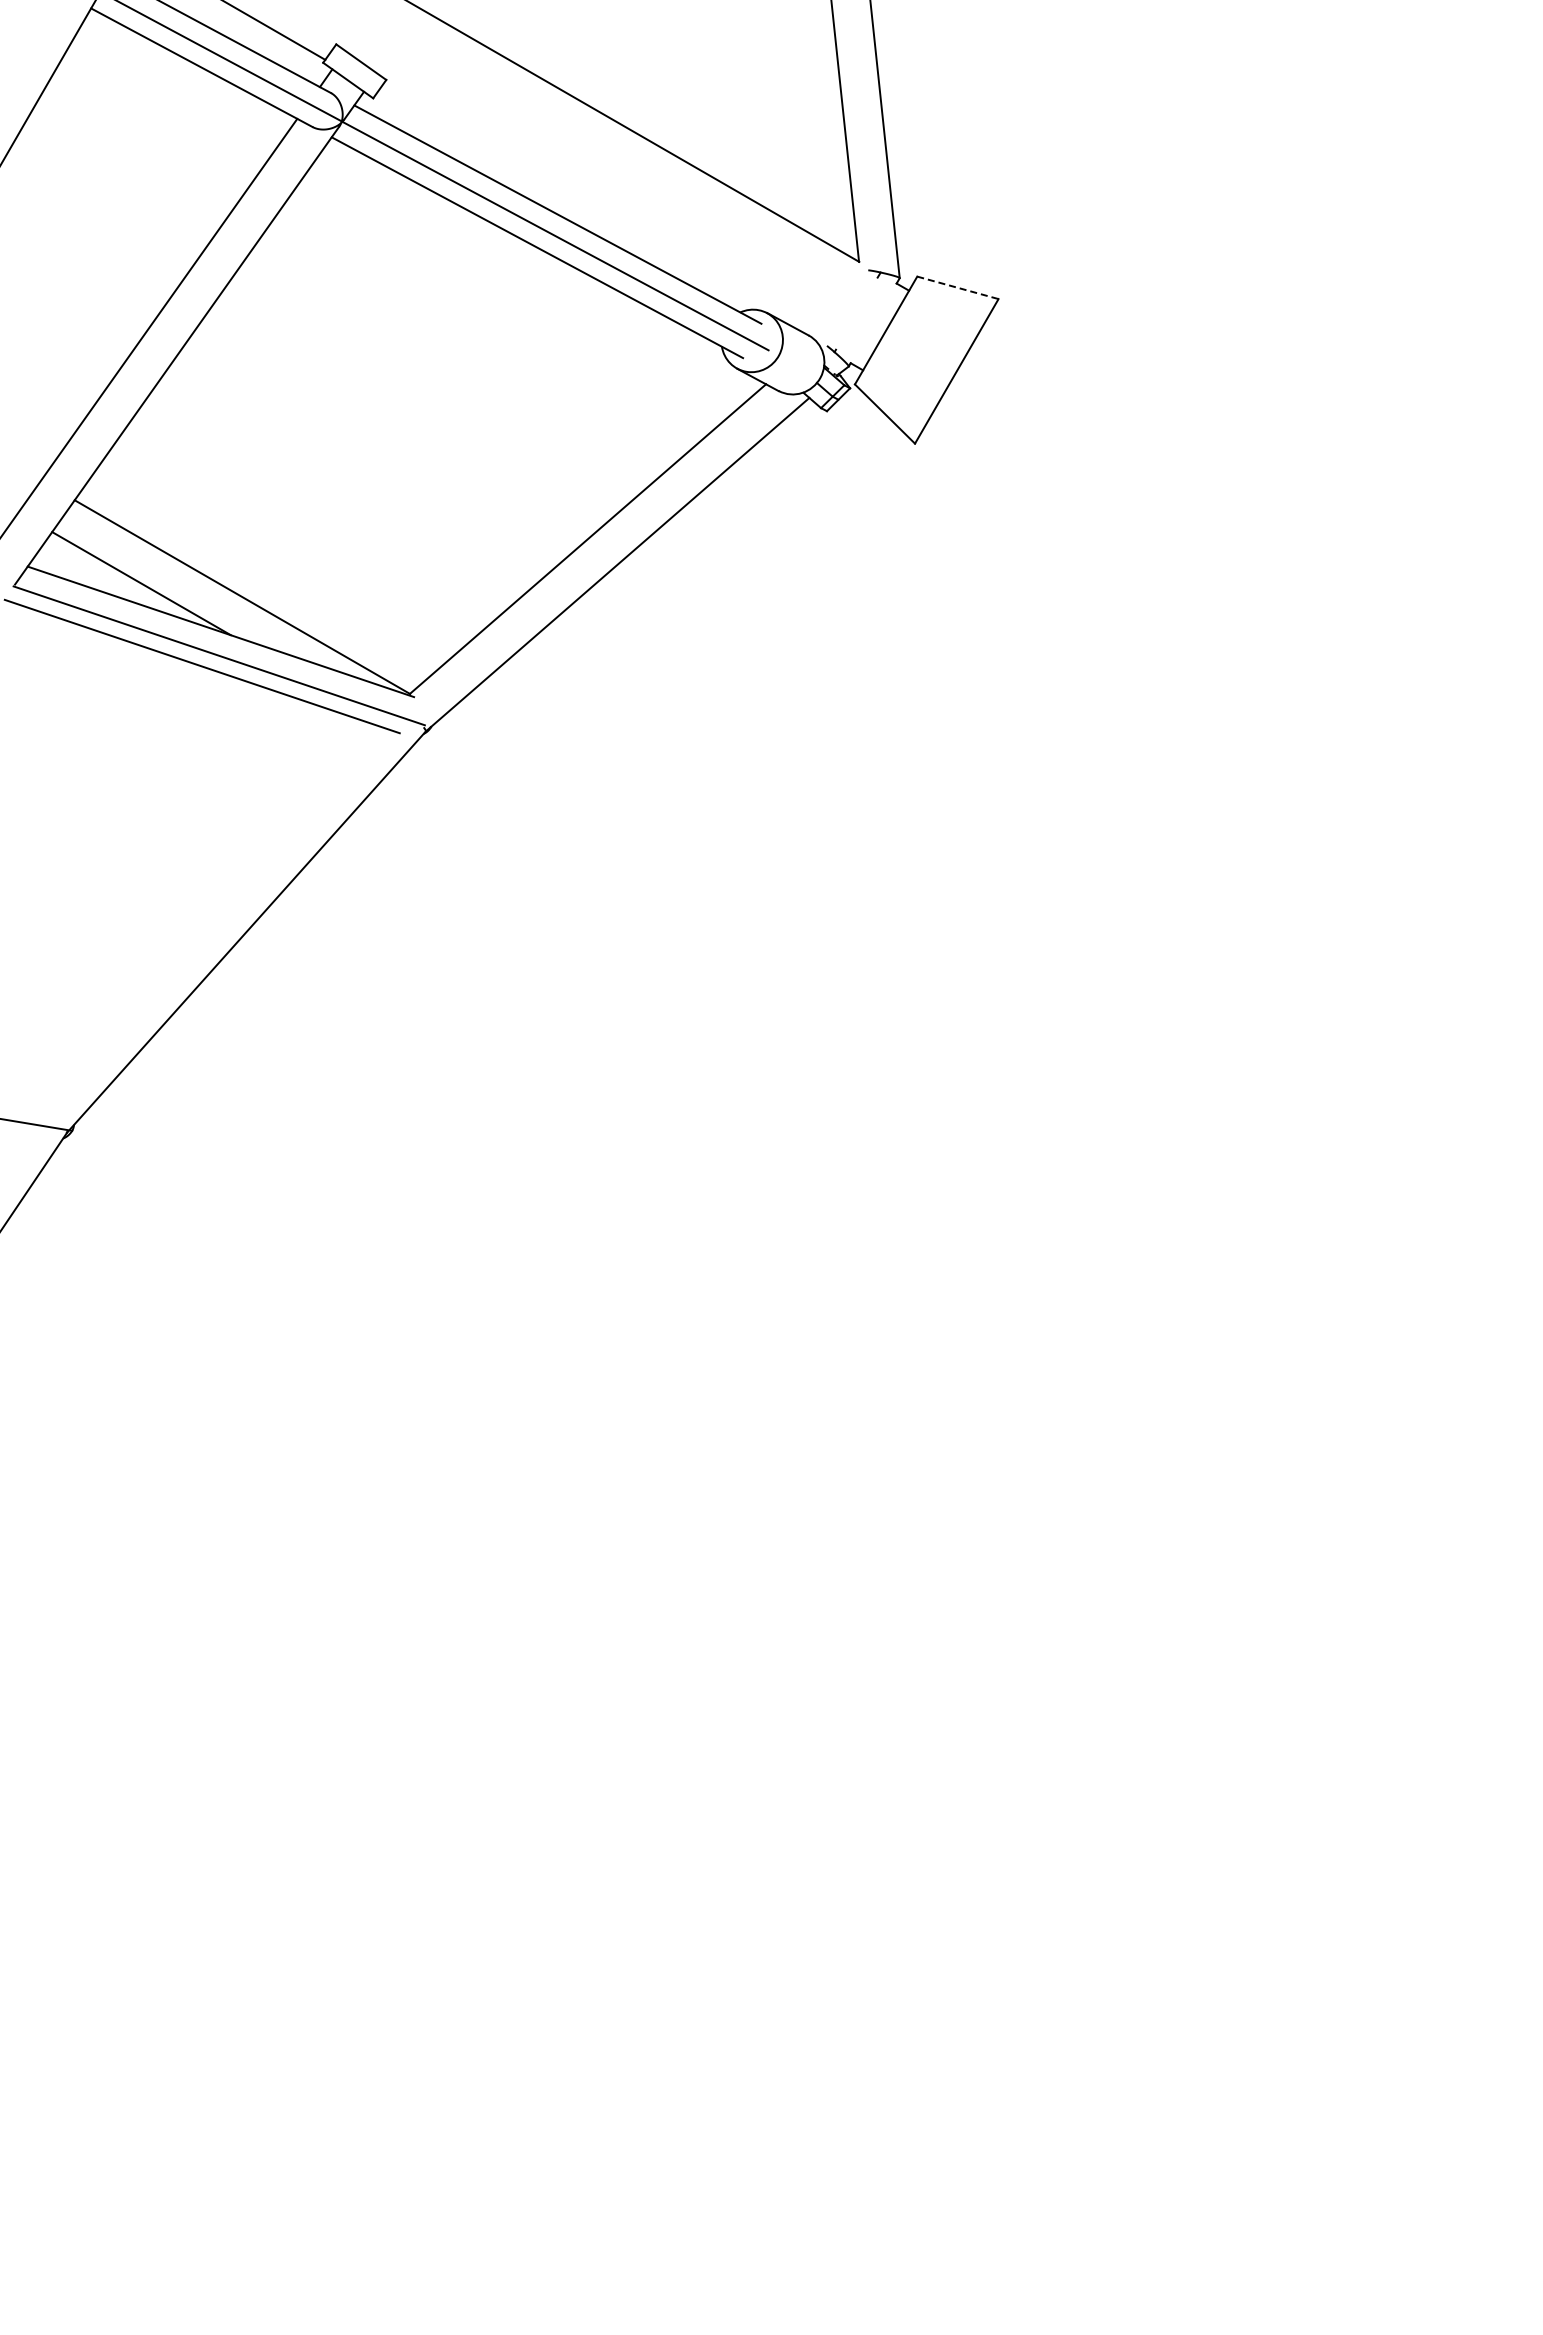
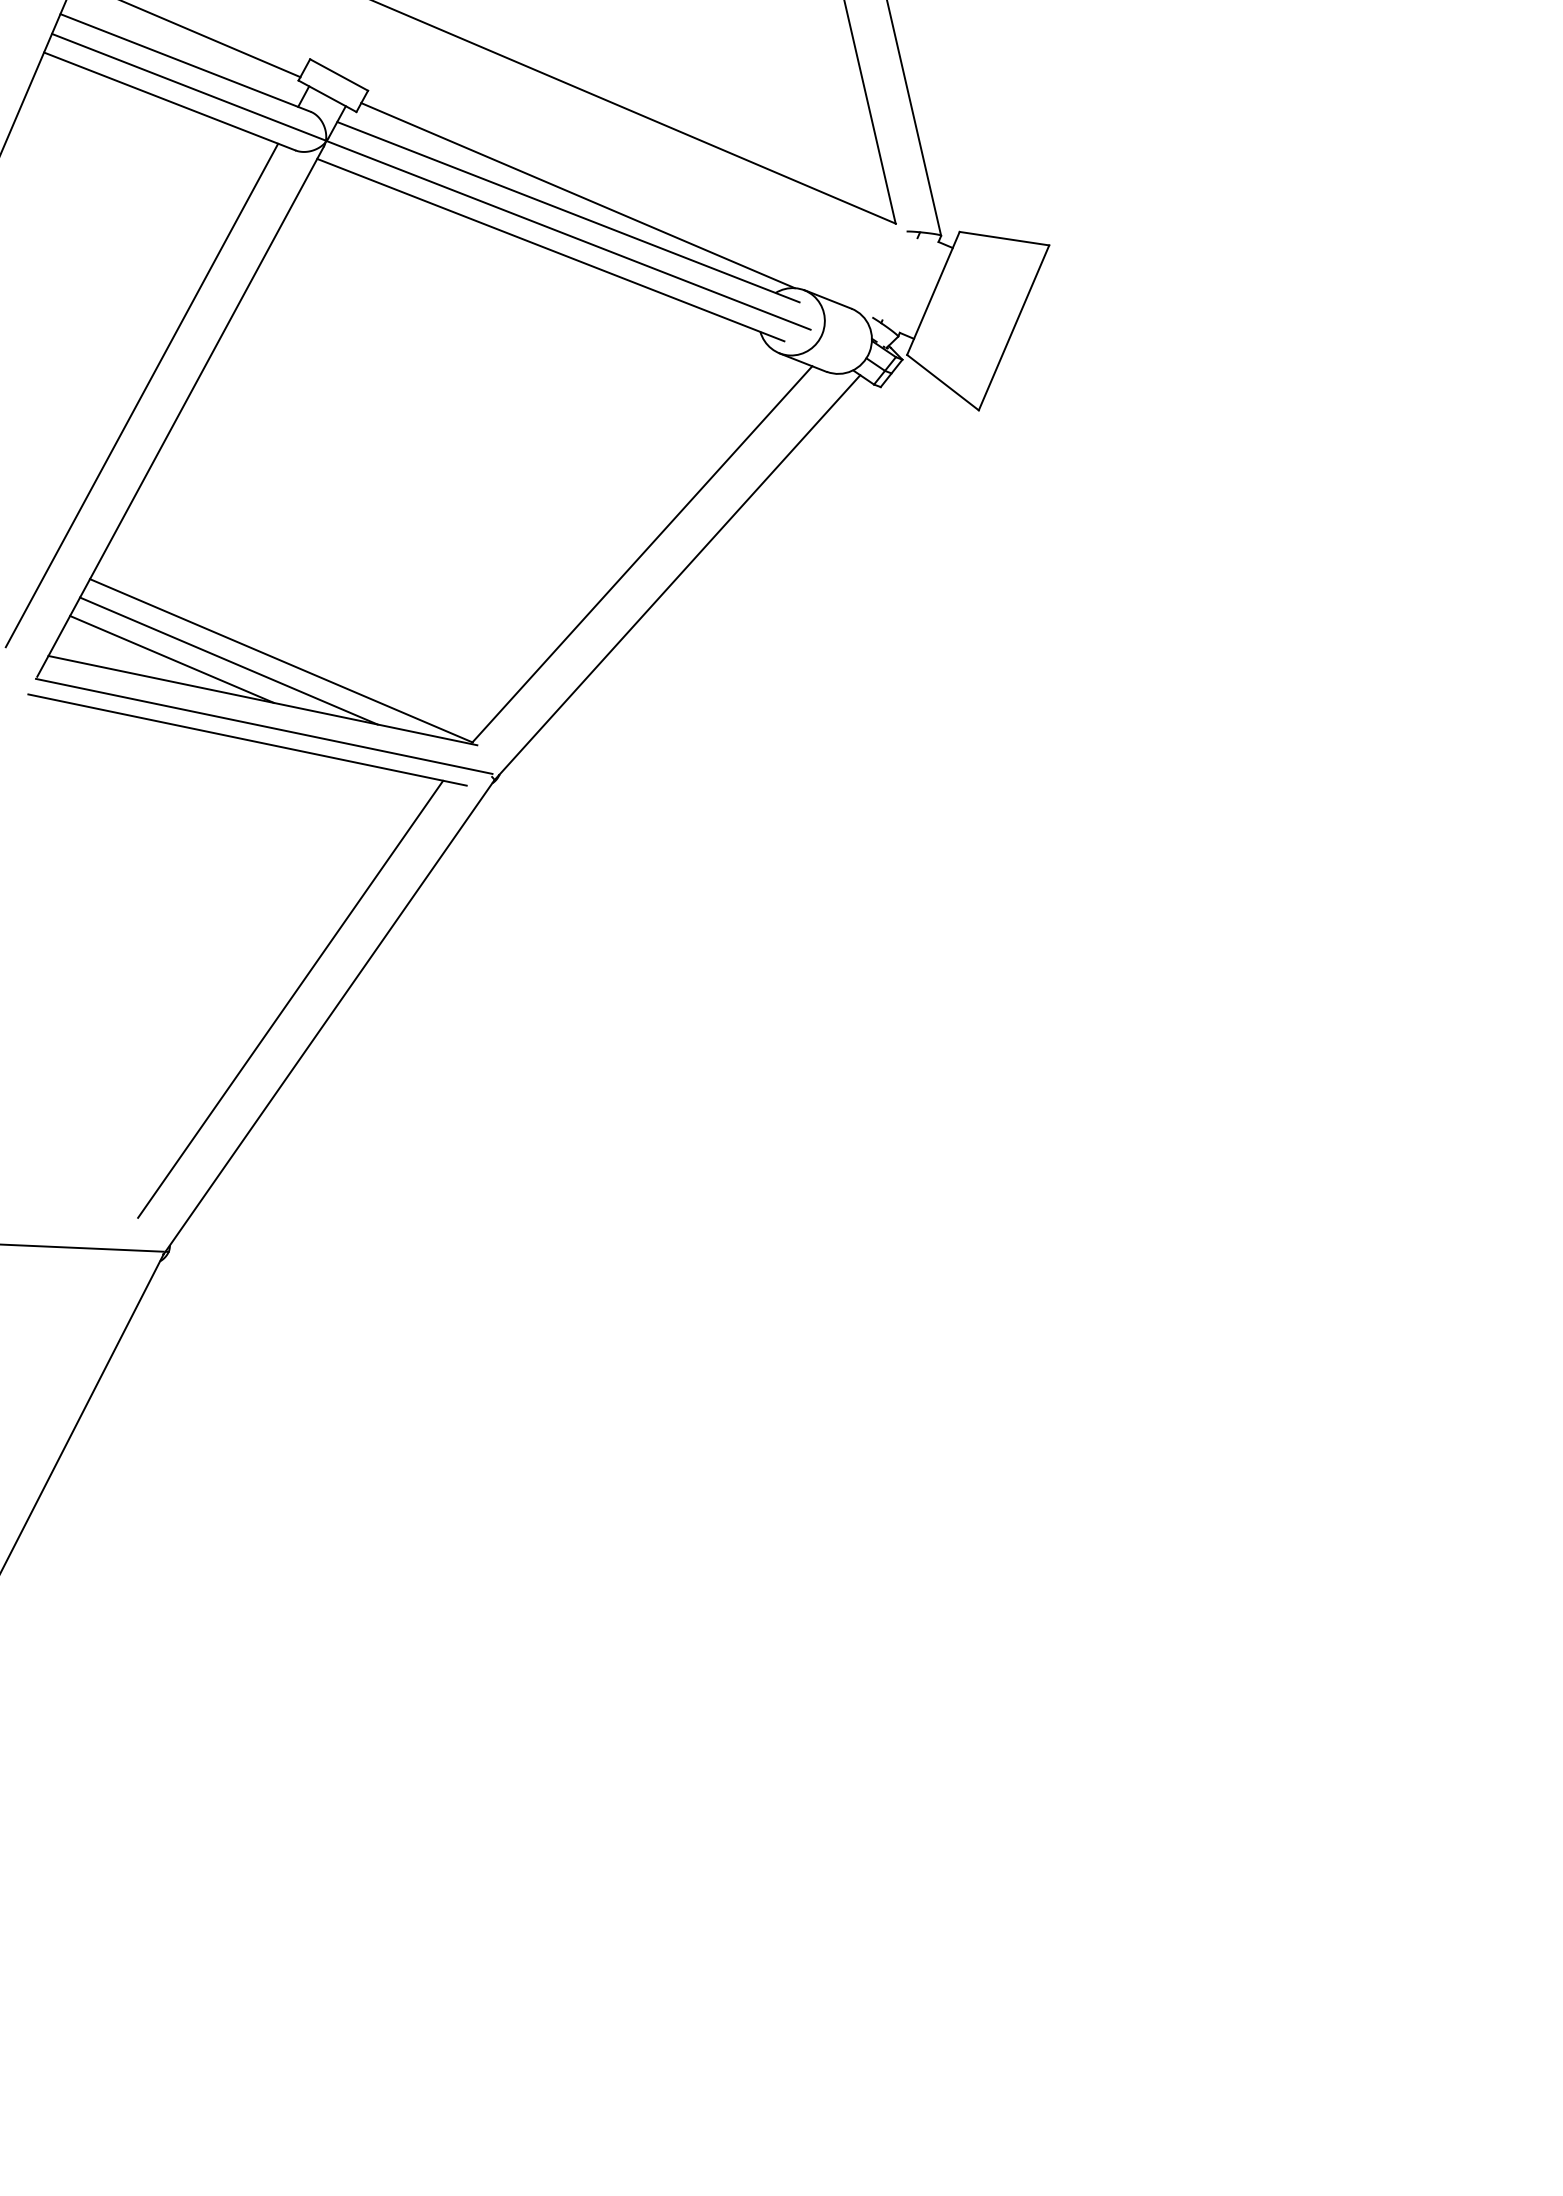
line: (568, 200) -> (577, 195), added
line: (958, 287) -> (1005, 238), dashed -> solid
line: (193, 591) -> (228, 661), added
line: (212, 910) -> (289, 998), added

